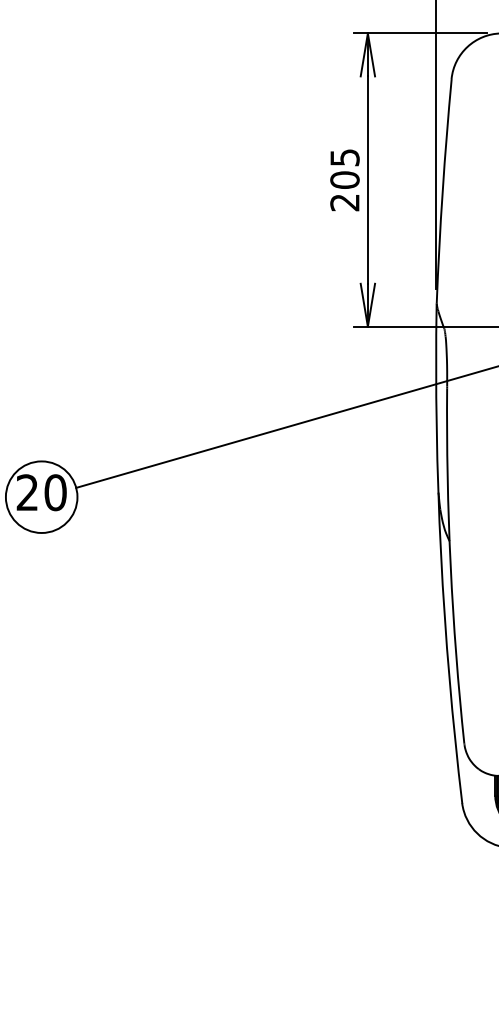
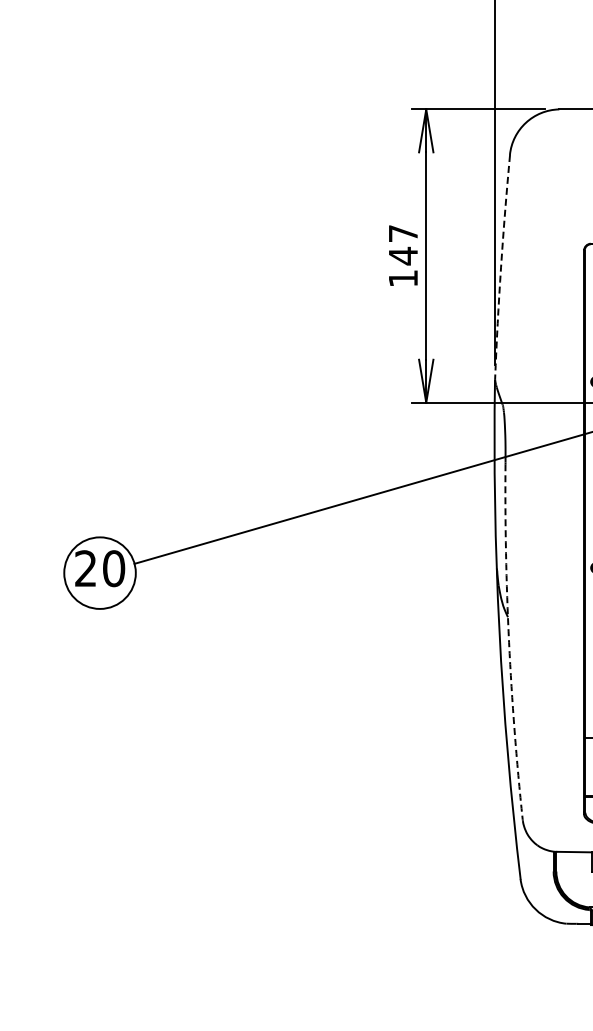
text: (345, 180) -> (403, 256), 205 -> 147
arc: (443, 191) -> (501, 267), solid -> dashed
arc: (451, 566) -> (509, 642), solid -> dashed

